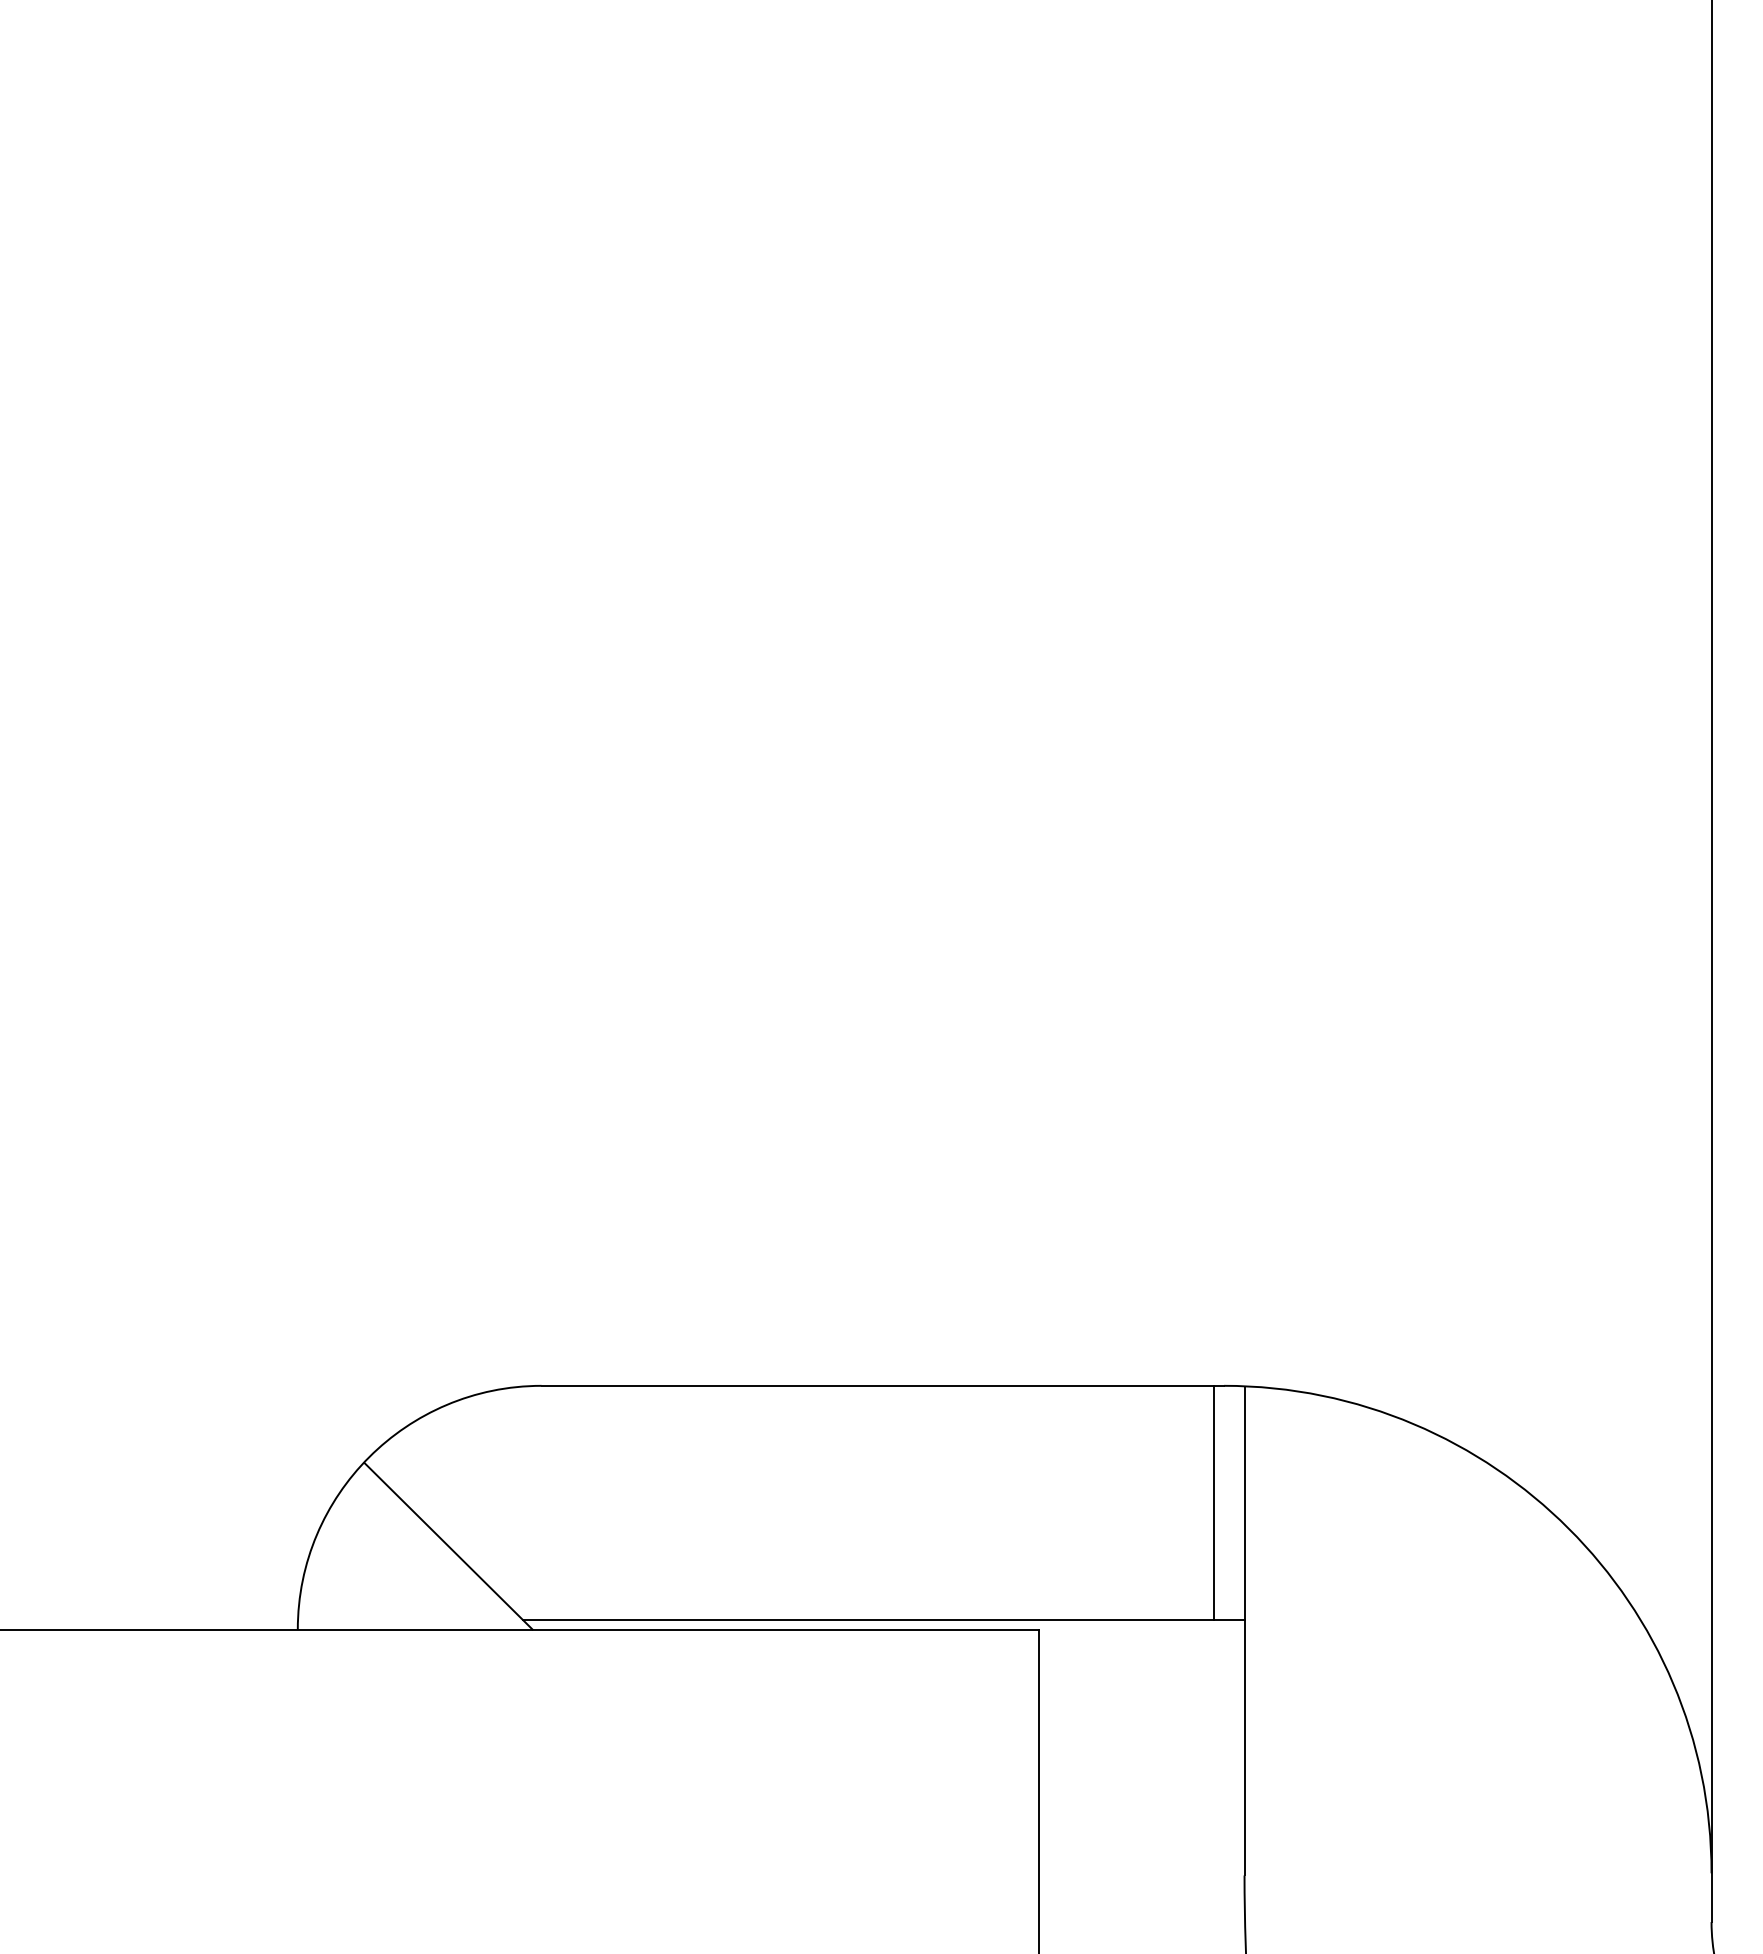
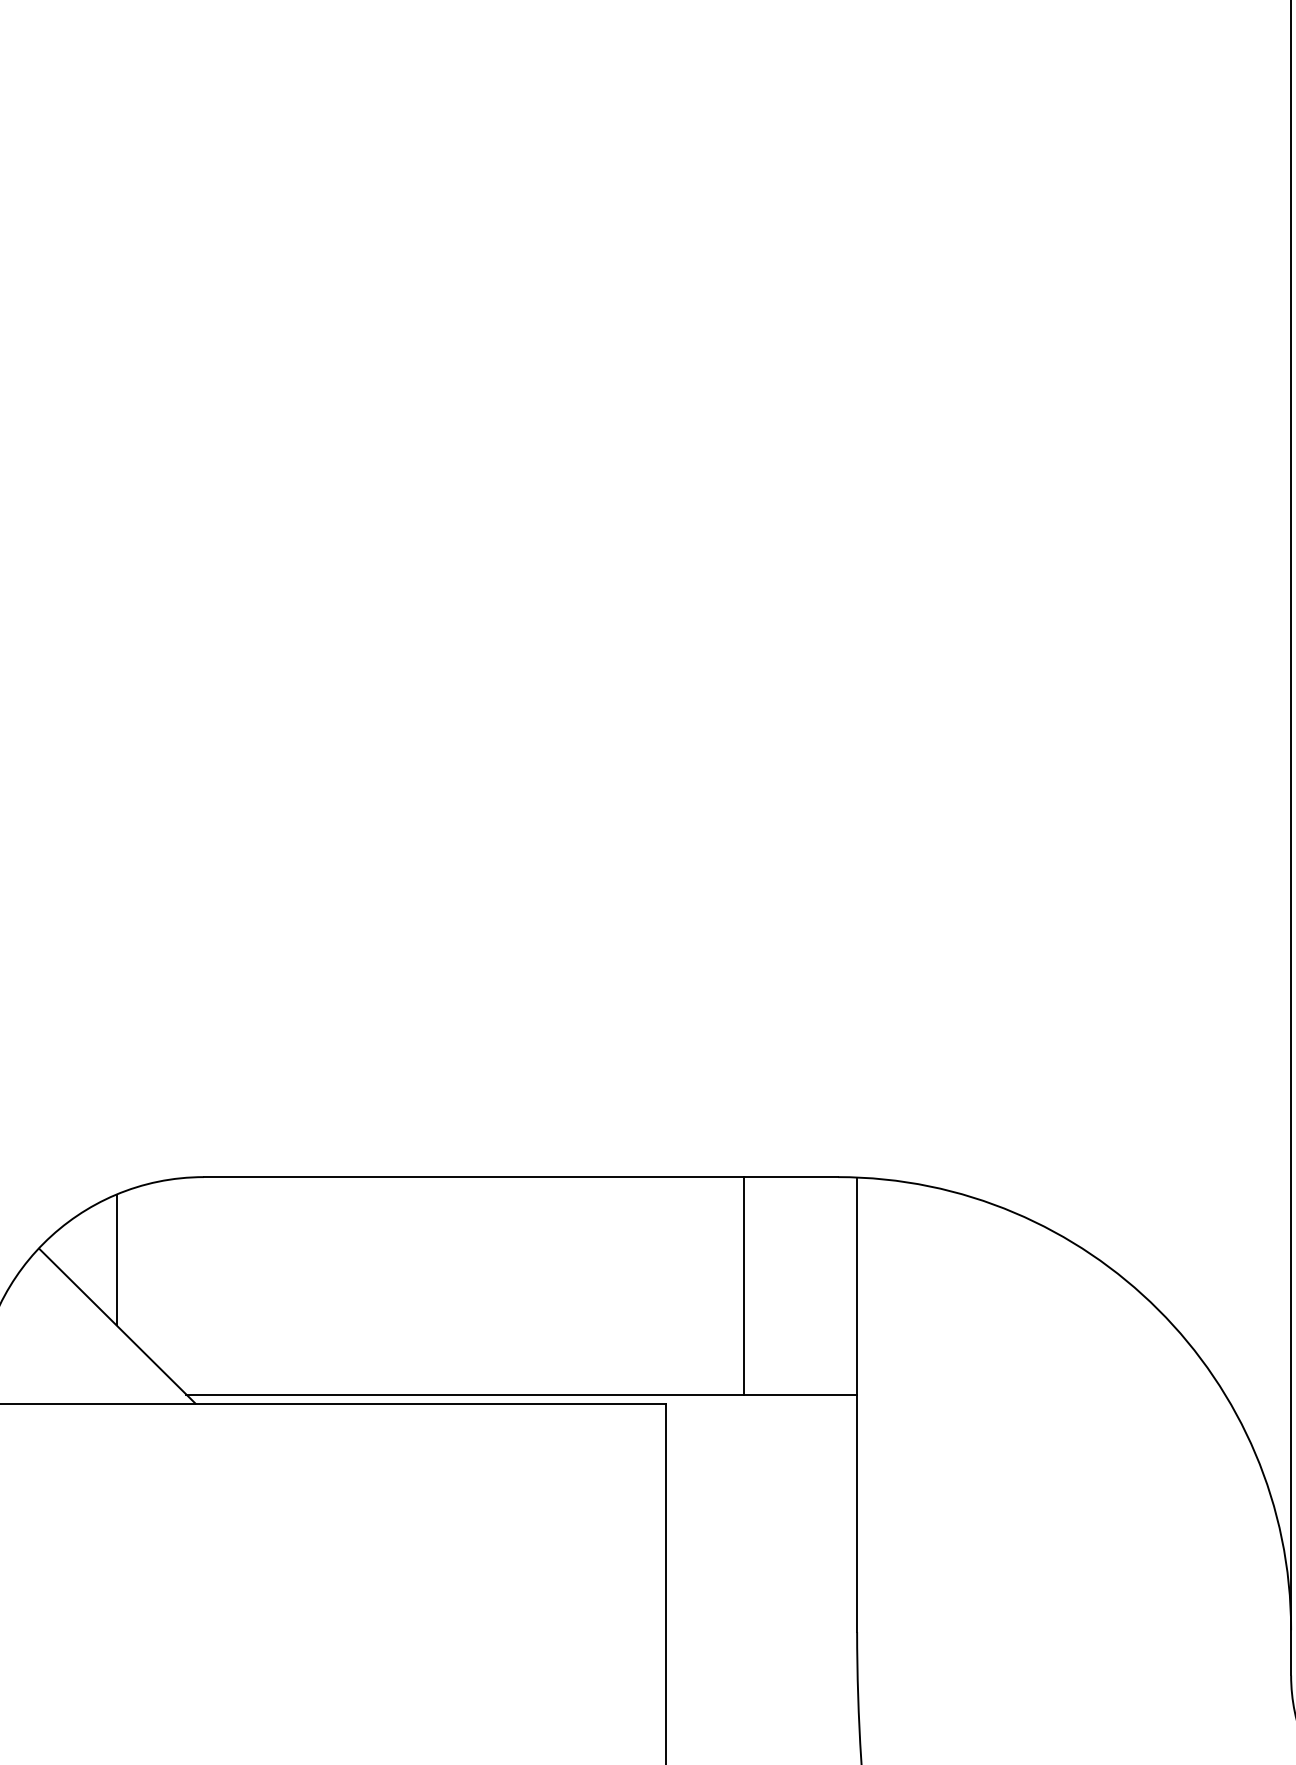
line: (447, 1474) -> (116, 1259), added
line: (1214, 1502) -> (744, 1285), moved

